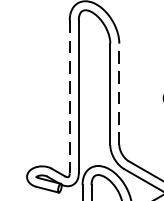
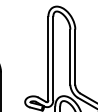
line: (119, 94) -> (75, 57), dashed -> solid
line: (69, 96) -> (48, 58), dashed -> solid

